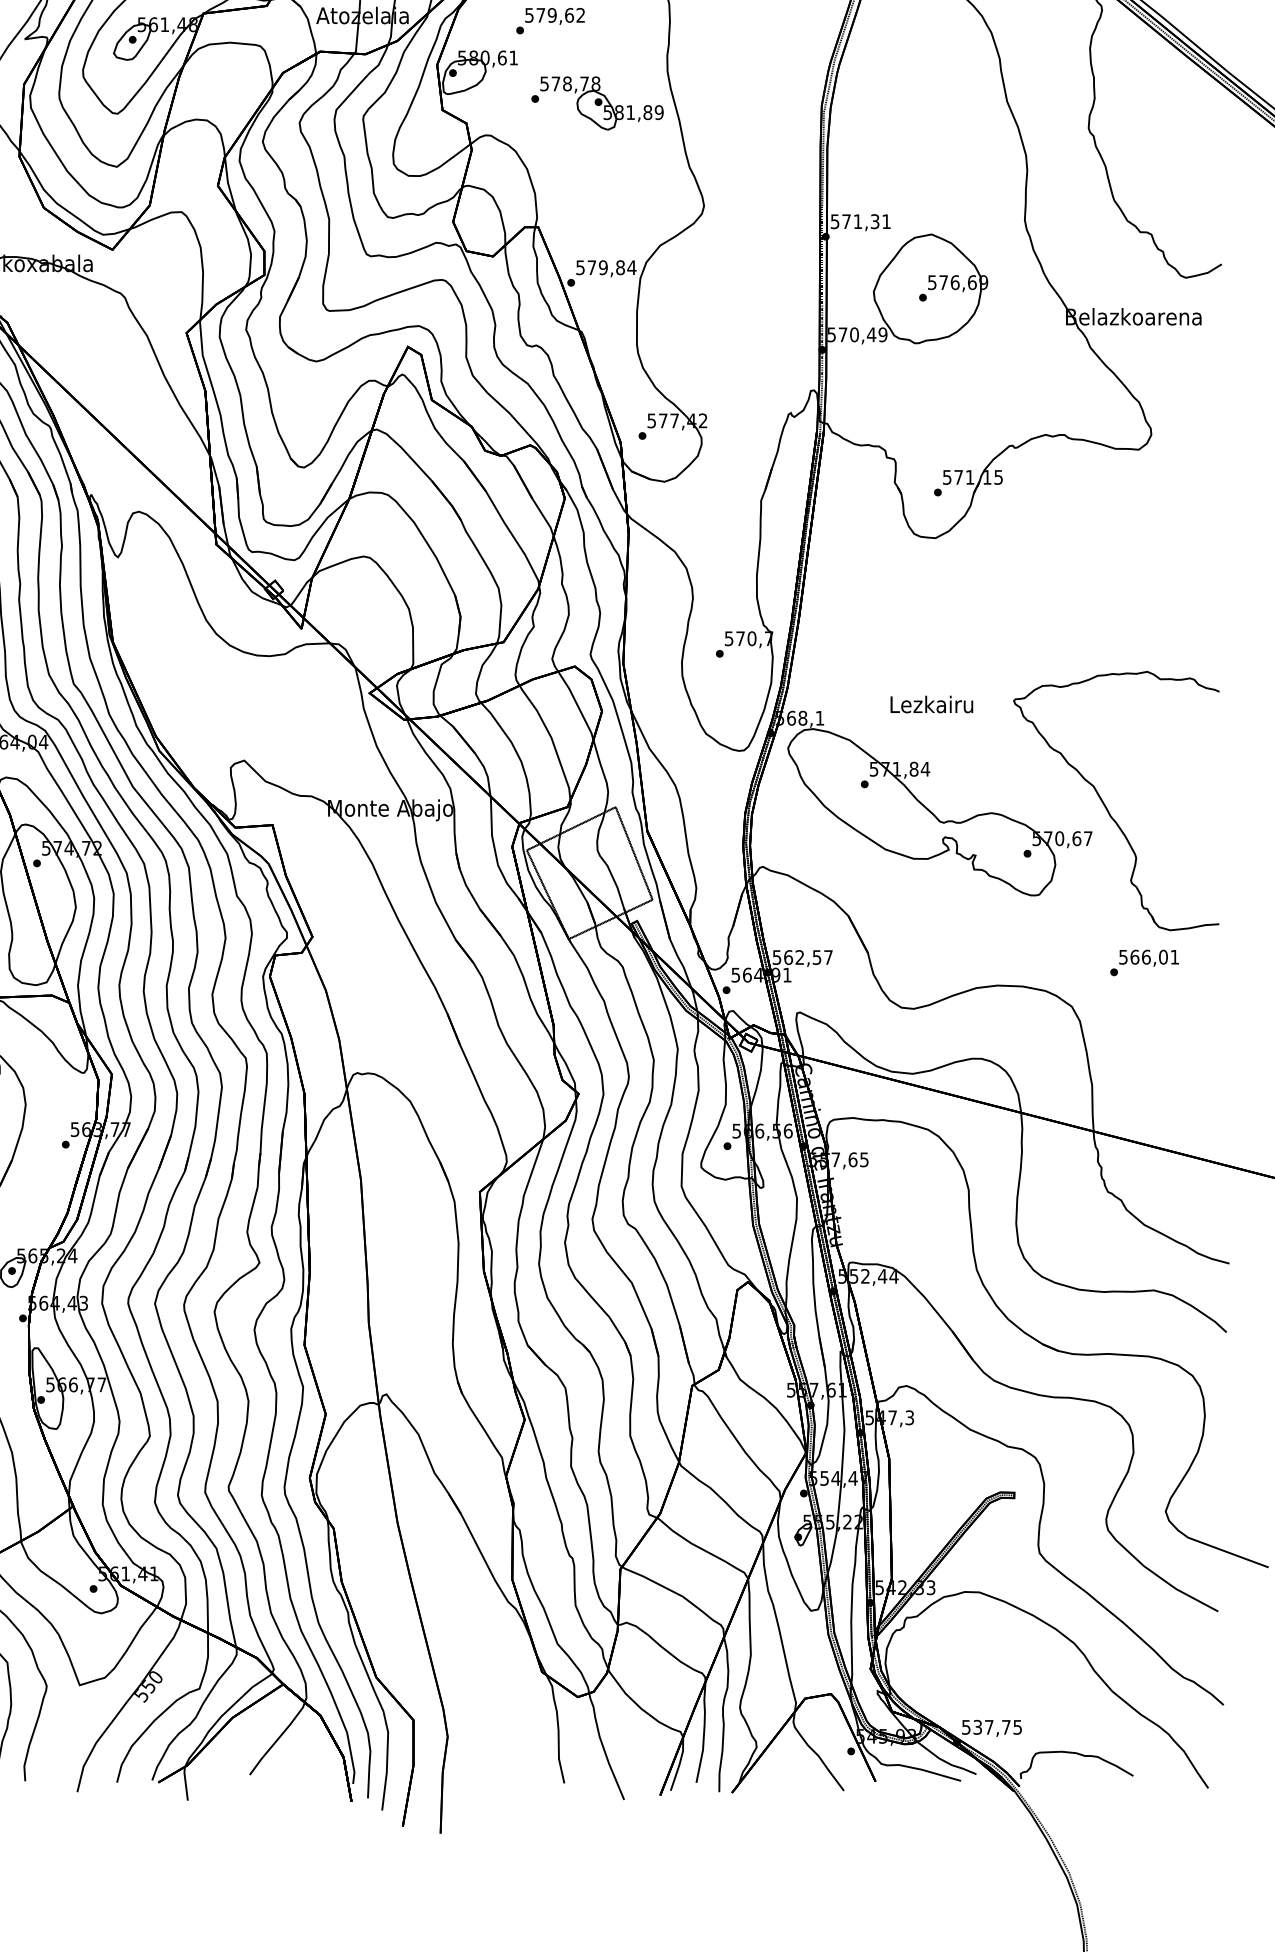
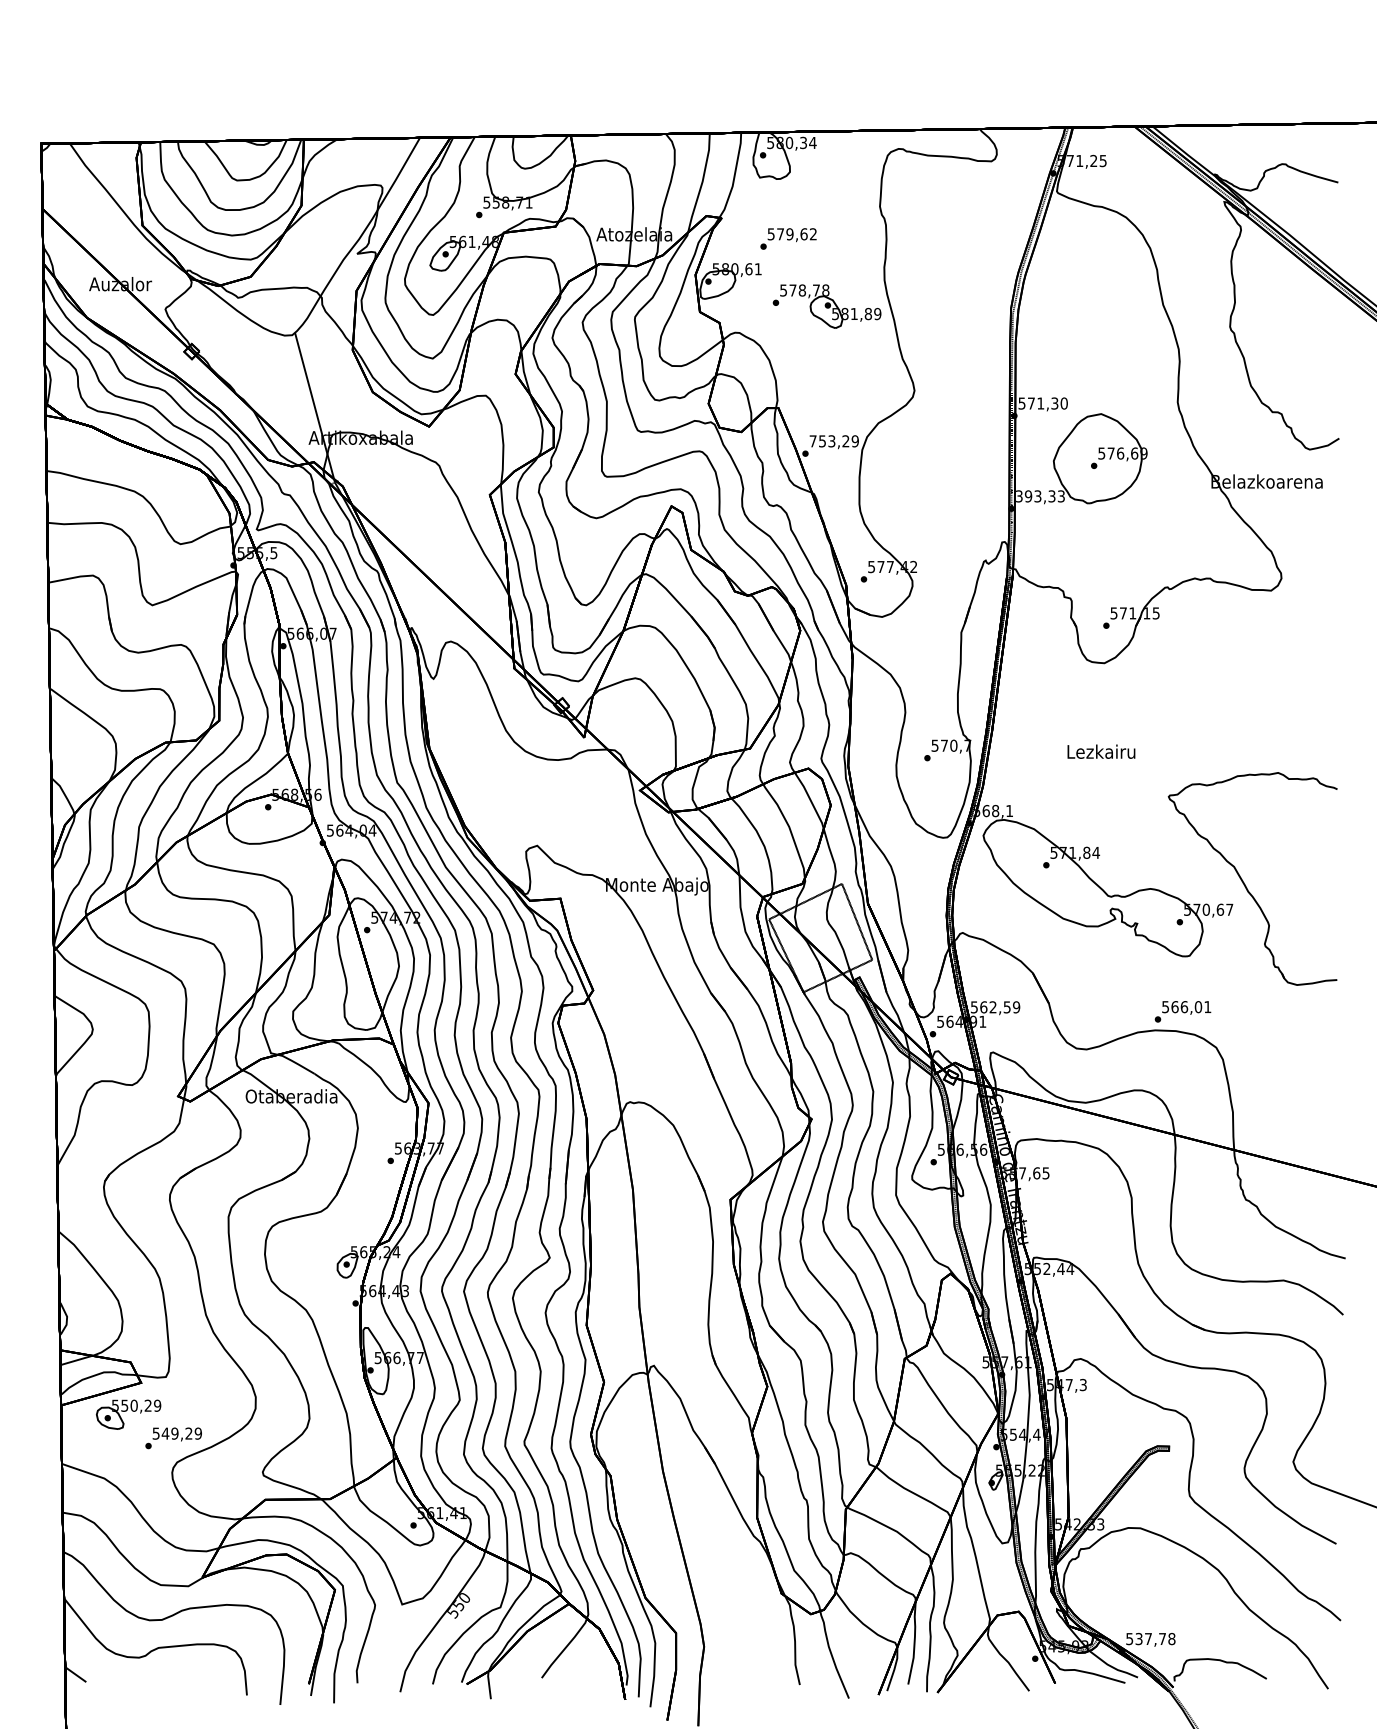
text: (885, 221) -> (1063, 403), 571,31 -> 571,30
text: (606, 267) -> (834, 441), 579,84 -> 753,29
text: (857, 334) -> (1040, 496), 570,49 -> 393,33
text: (931, 704) -> (1101, 751), moved
text: (828, 957) -> (1016, 1007), 562,57 -> 562,59
text: (1144, 962) -> (1182, 1011), moved
text: (1017, 1727) -> (1171, 1639), 537,75 -> 537,78

